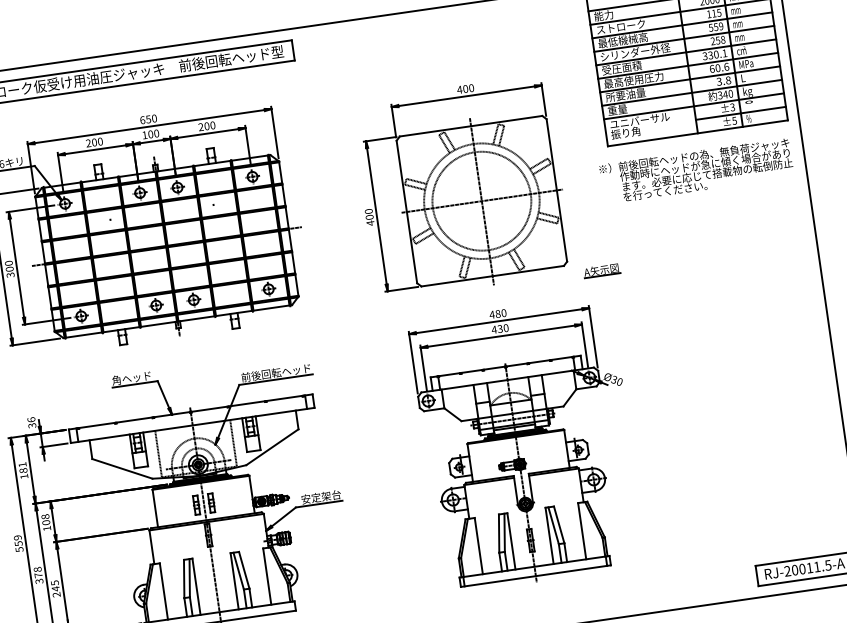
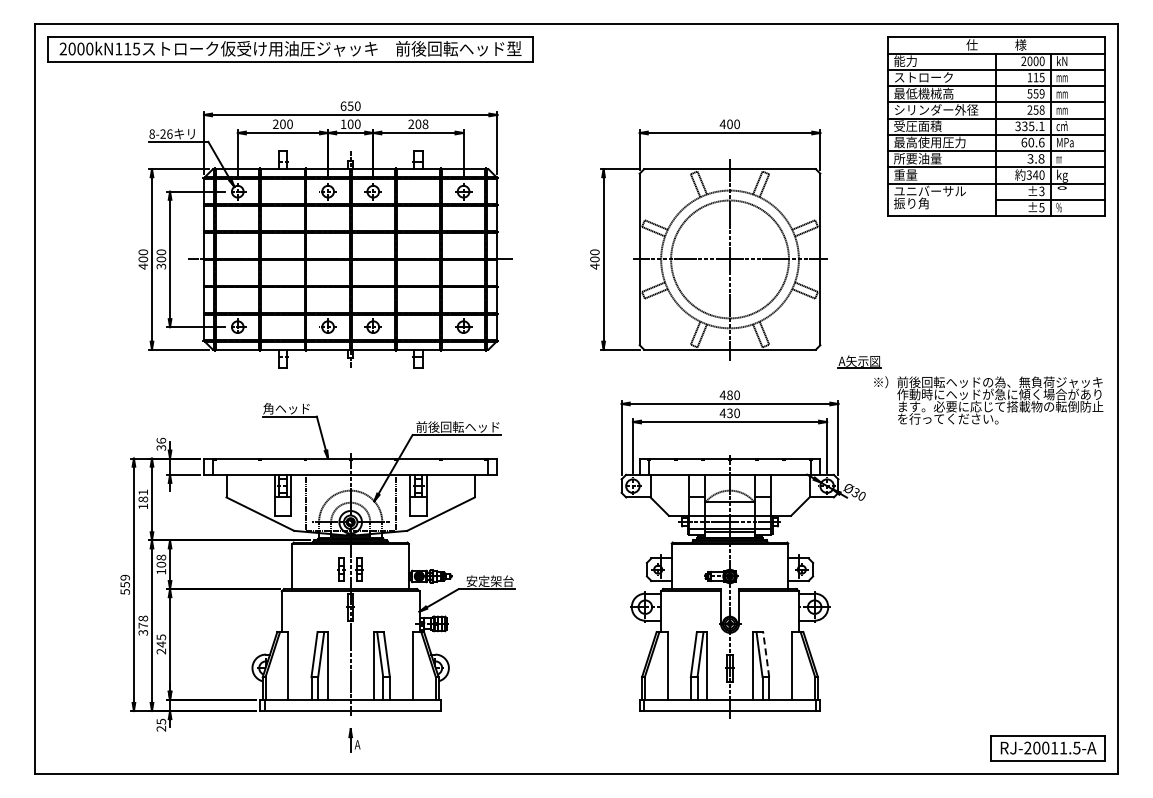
text: (716, 53) -> (1031, 125), 330.1 -> 335.1
text: (742, 78) -> (1058, 158), L -> mm
text: (212, 125) -> (425, 124), 200 -> 208
text: (696, 171) -> (988, 400), moved
line: (559, 524) -> (766, 654), solid -> dashed

